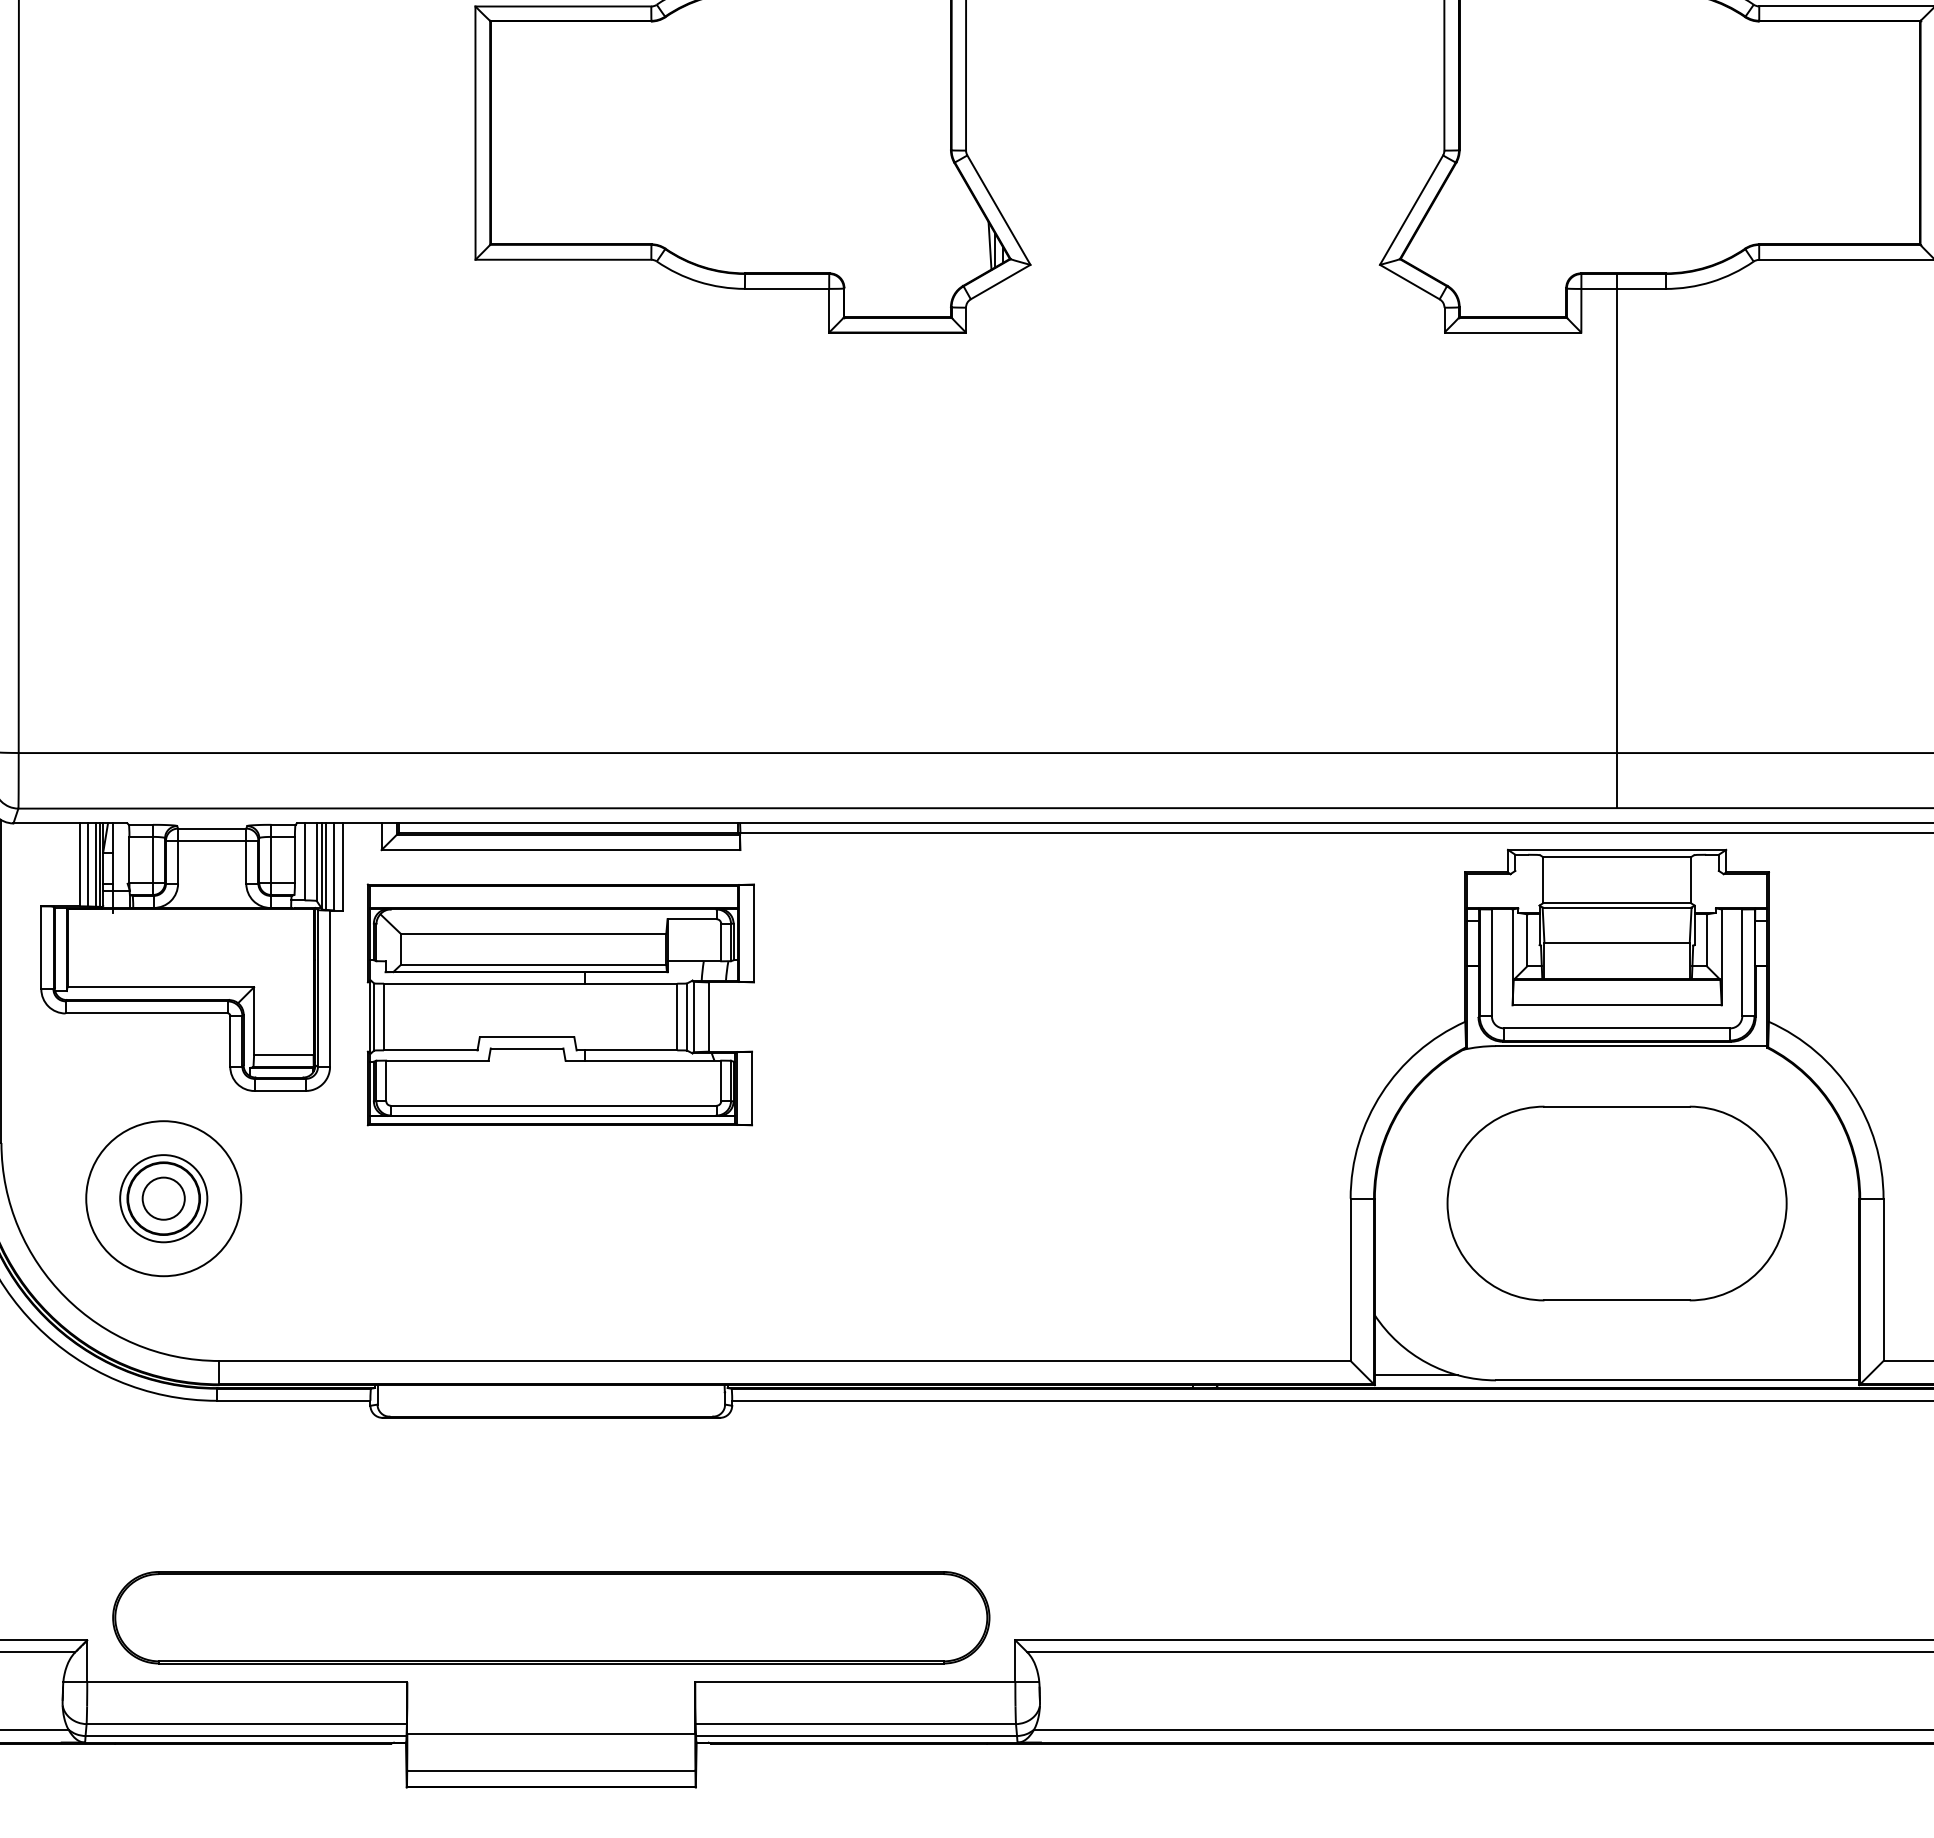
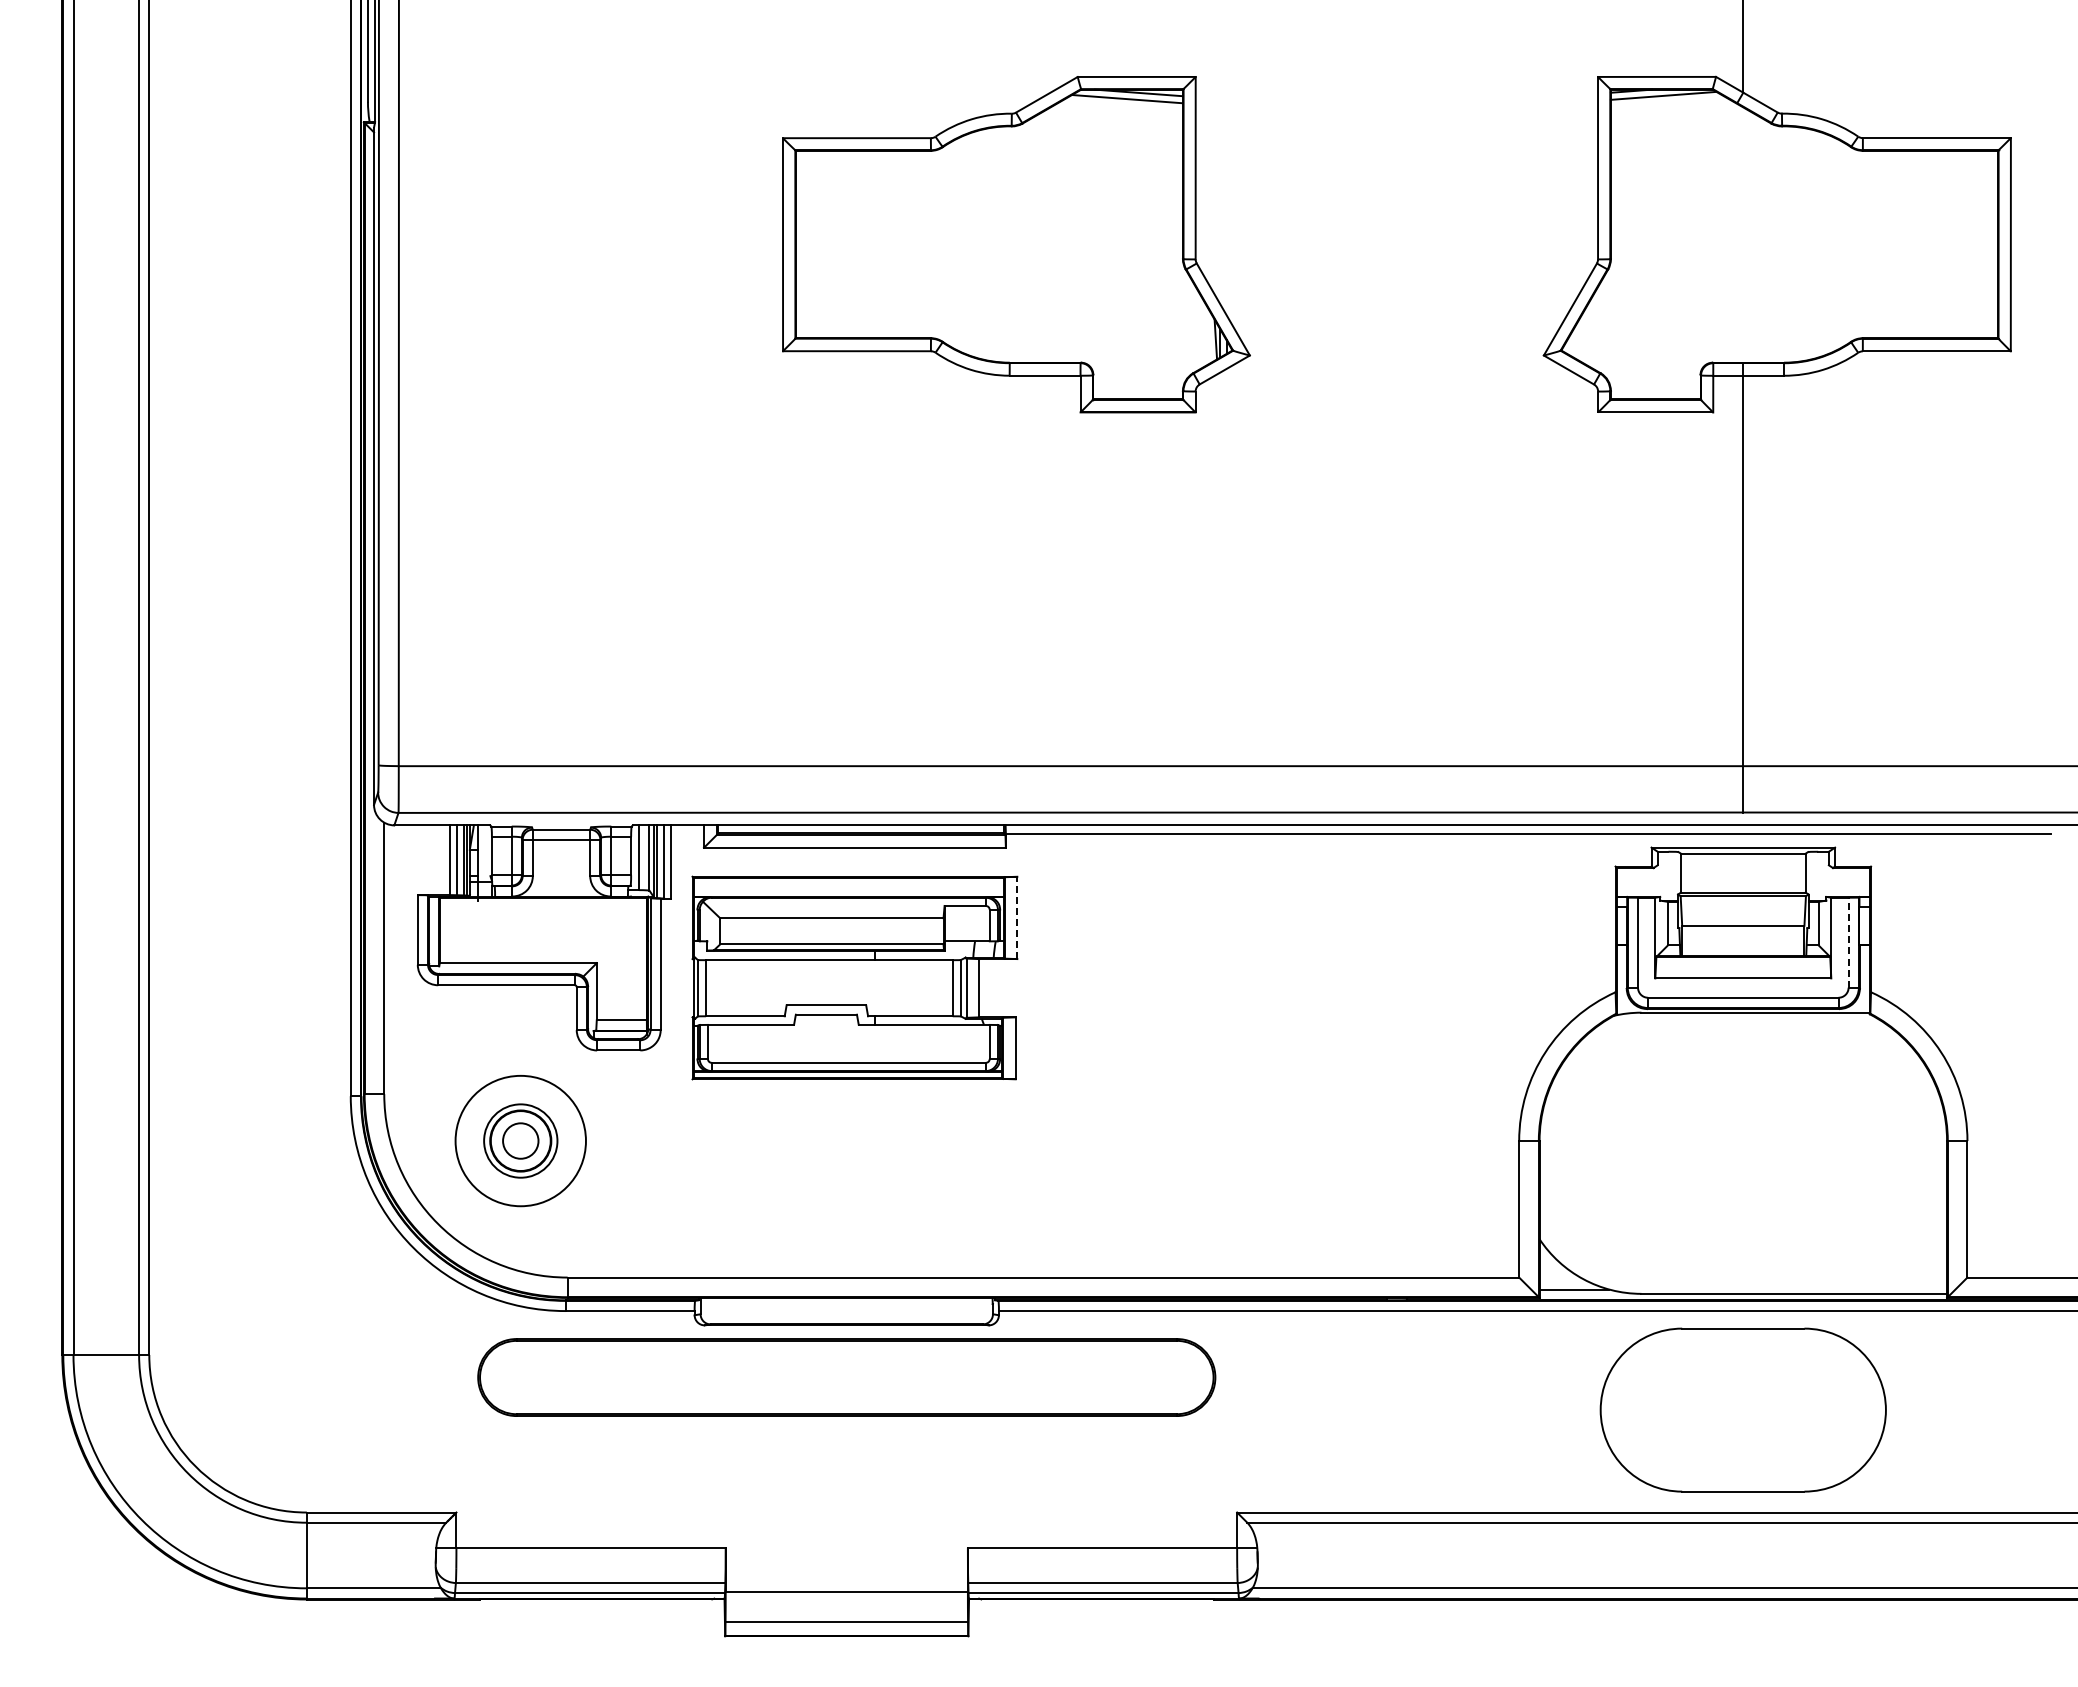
line: (754, 932) -> (1017, 917), solid -> dashed
line: (1742, 962) -> (1848, 942), solid -> dashed
part: (1616, 1202) -> (1742, 1409), moved
part: (550, 1617) -> (846, 1377), moved

